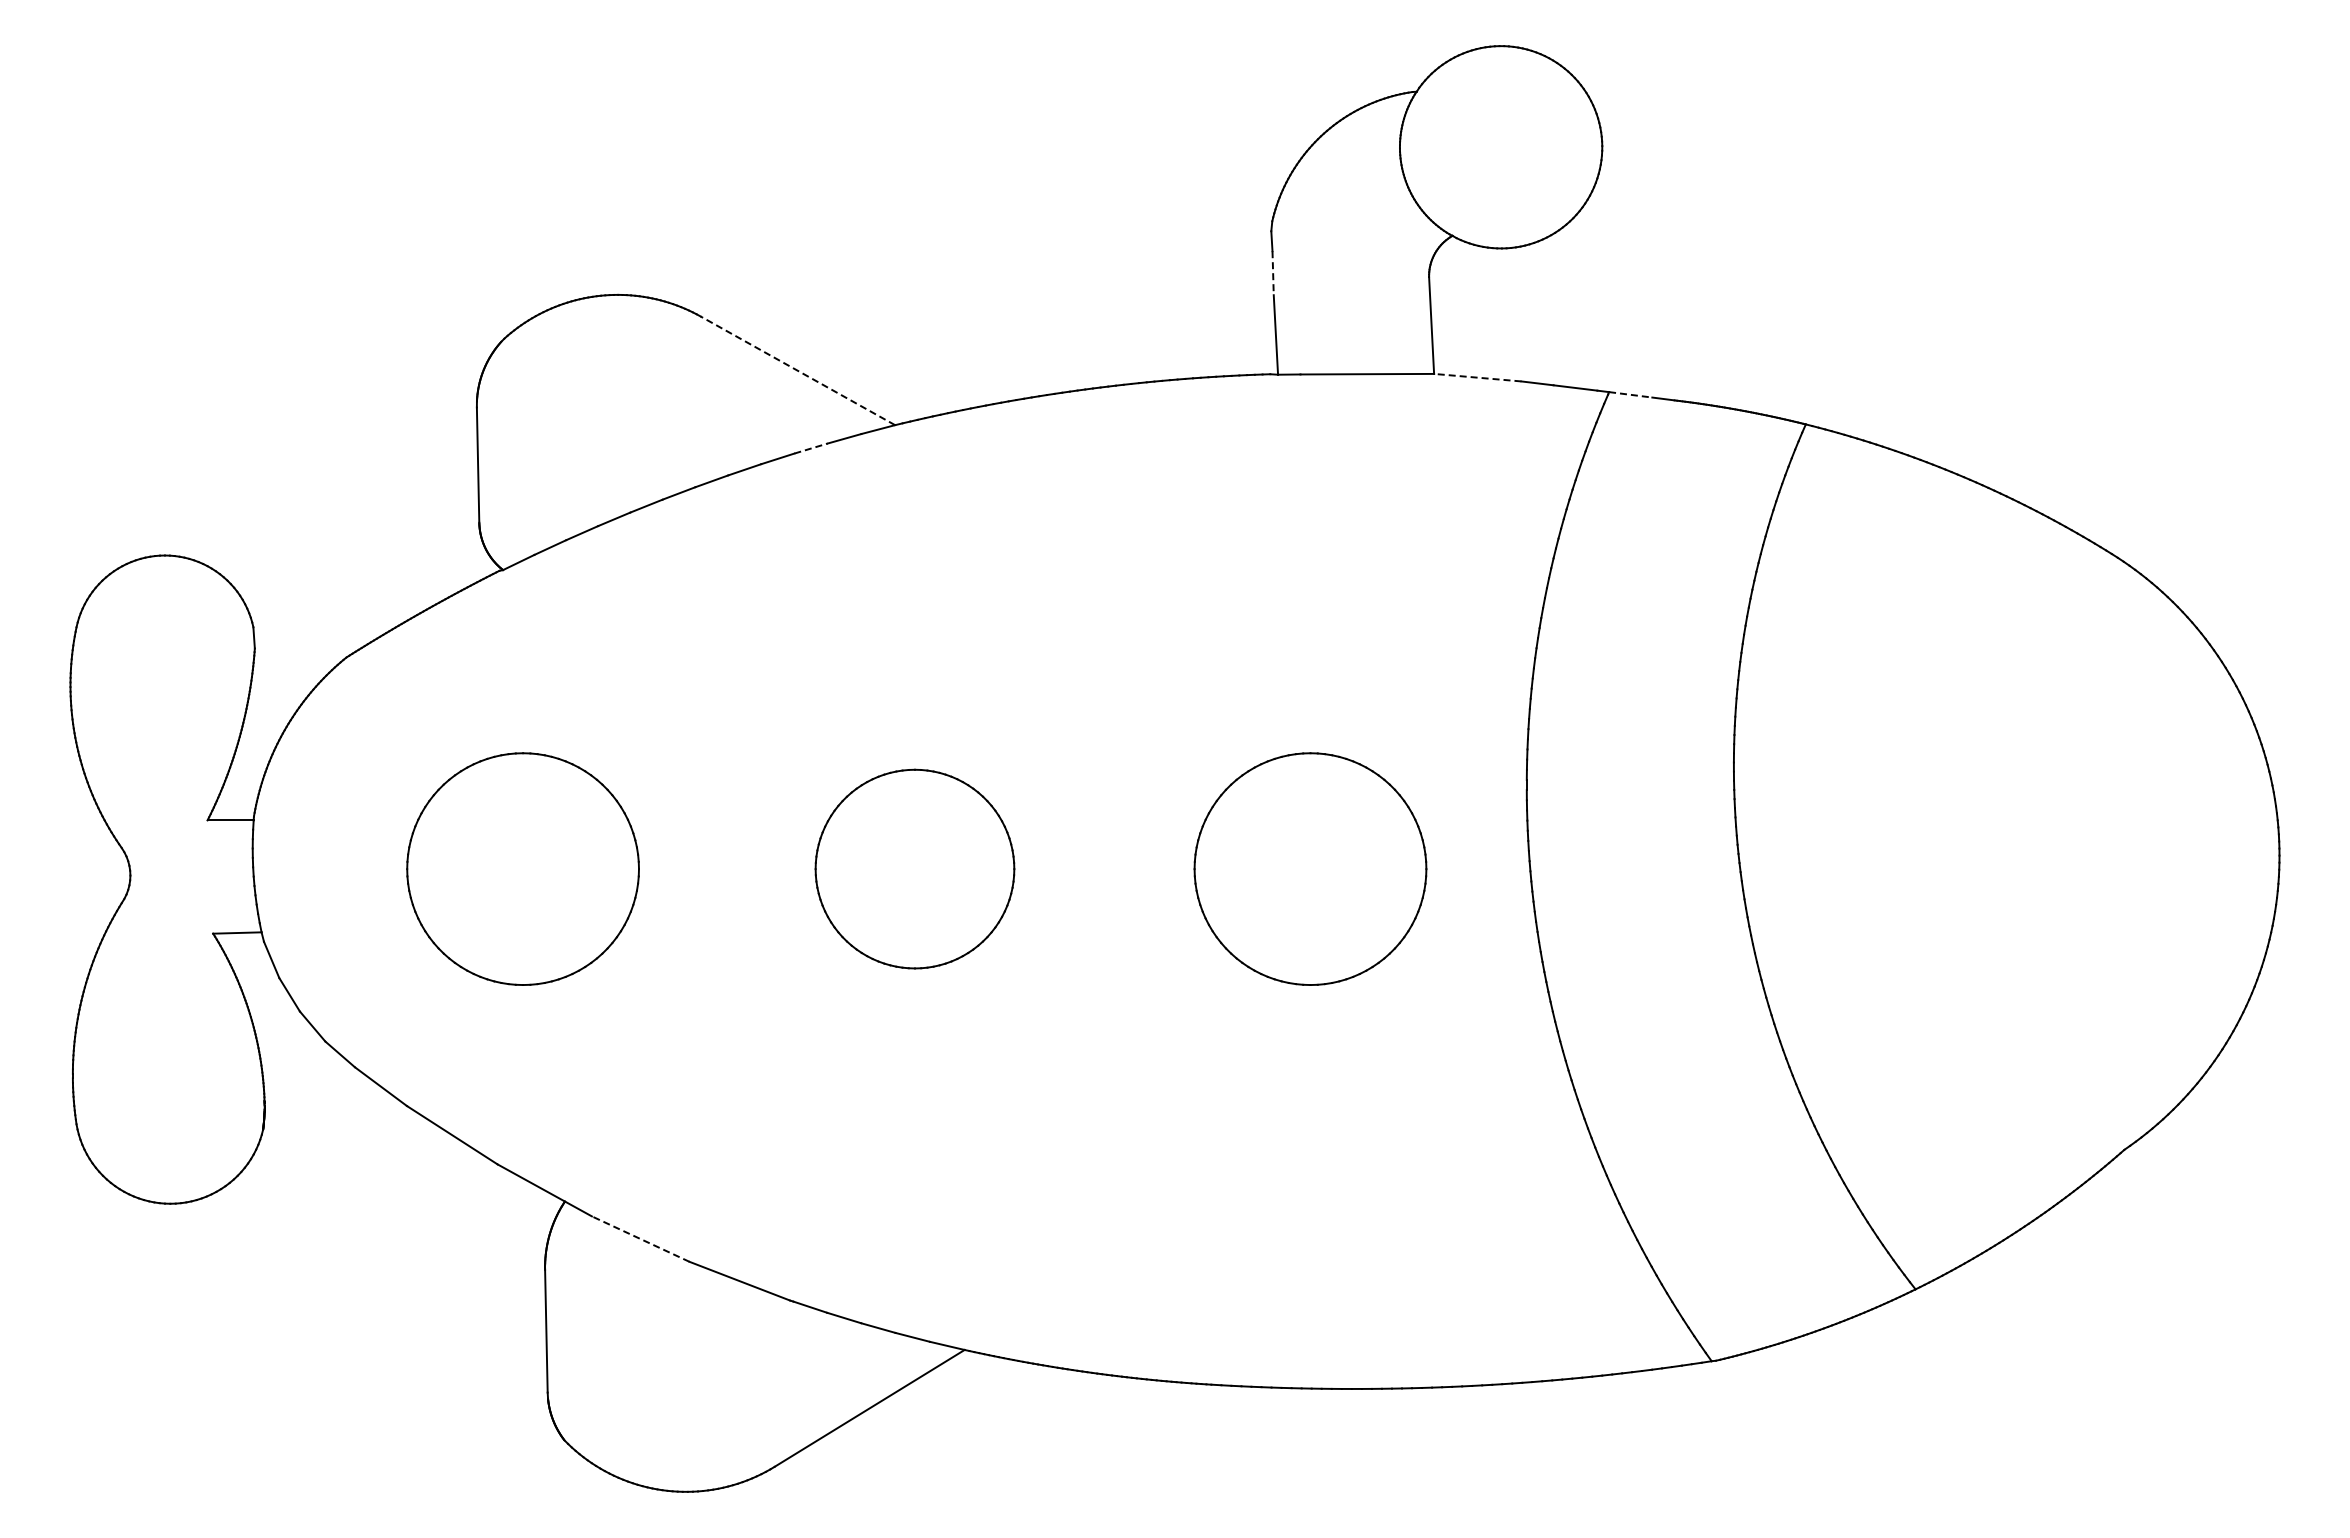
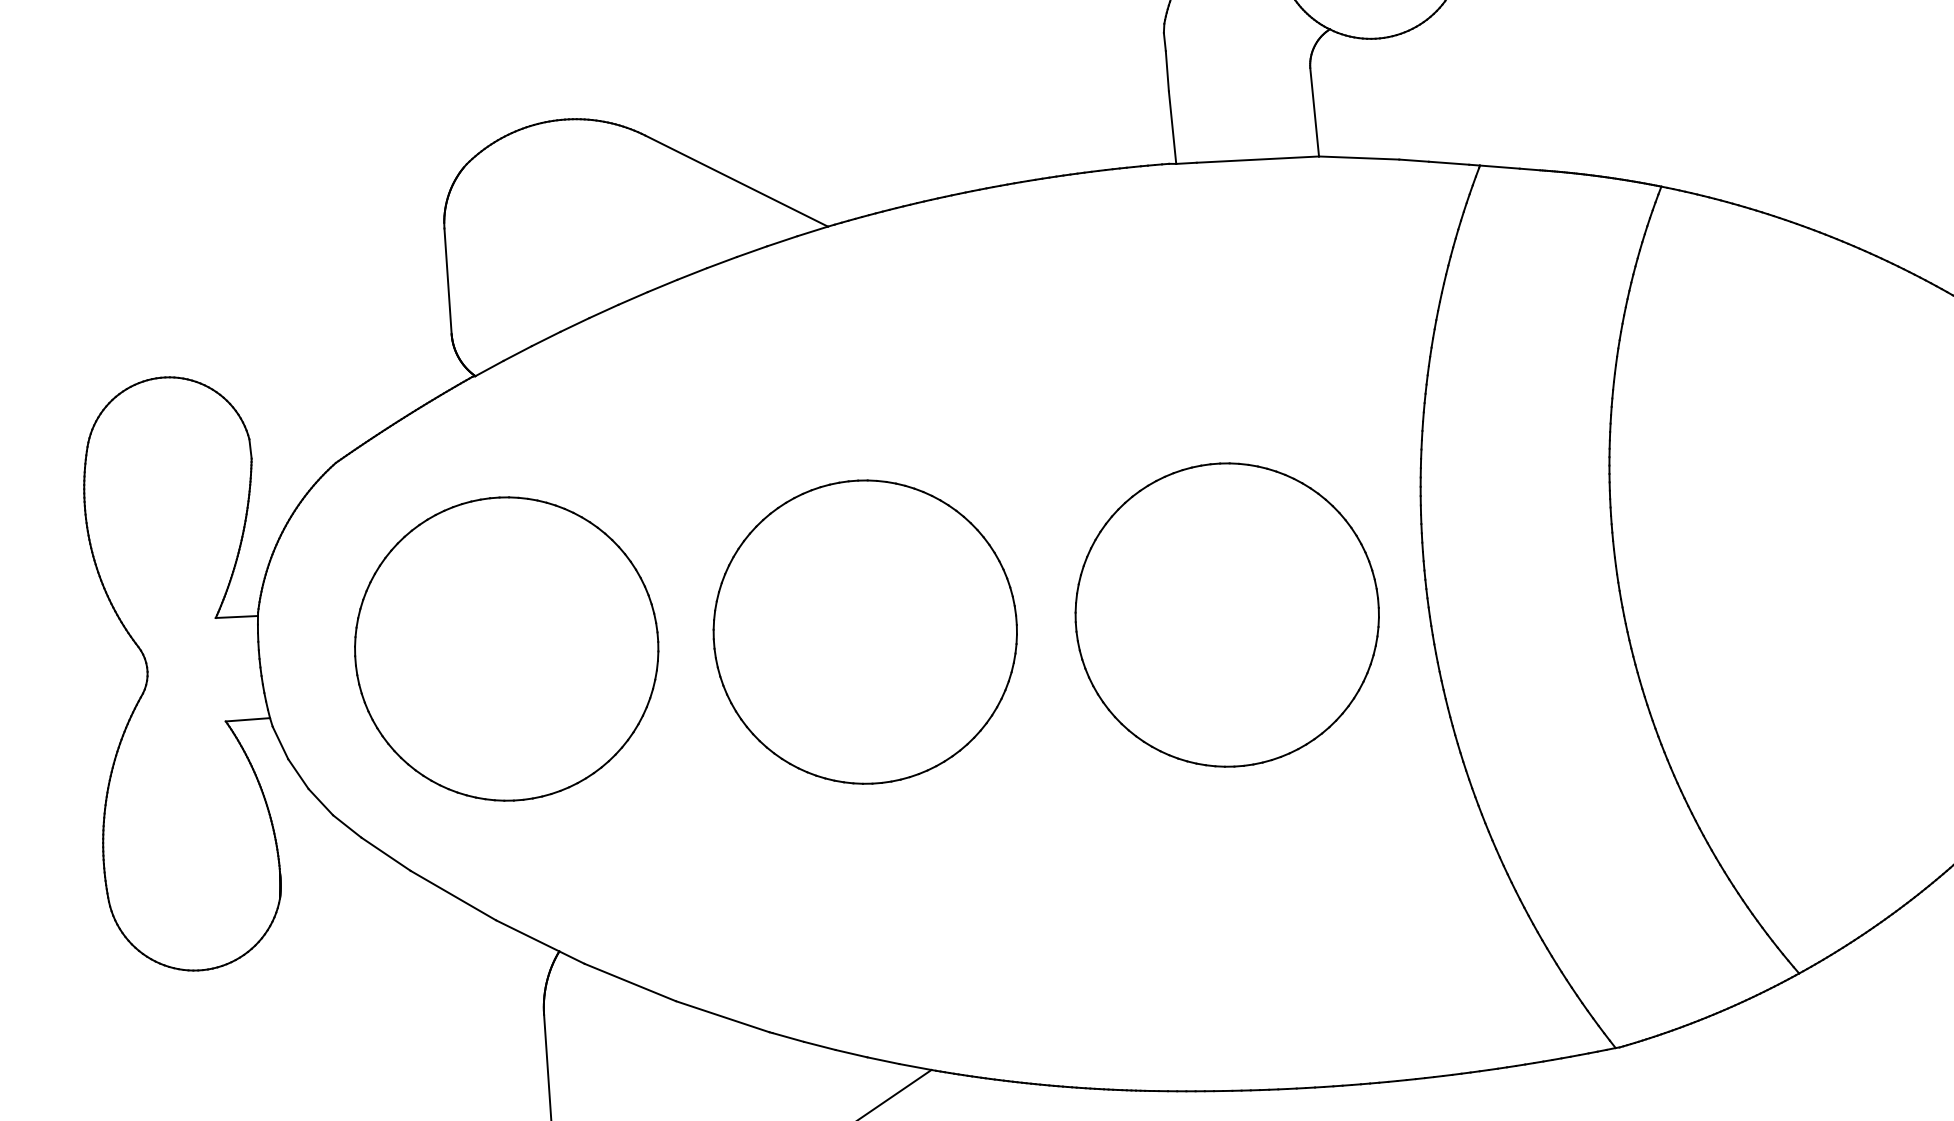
line: (1273, 273) -> (1167, 71), dashed -> solid
line: (797, 370) -> (736, 180), dashed -> solid
line: (1477, 377) -> (1358, 157), dashed -> solid
line: (1630, 394) -> (1499, 166), dashed -> solid
line: (811, 448) -> (752, 251), dashed -> solid
part: (522, 868) -> (506, 648), size x1.43
part: (914, 868) -> (864, 631), size x1.67
part: (1310, 868) -> (1227, 614), size x1.43
line: (640, 1239) -> (630, 982), dashed -> solid

